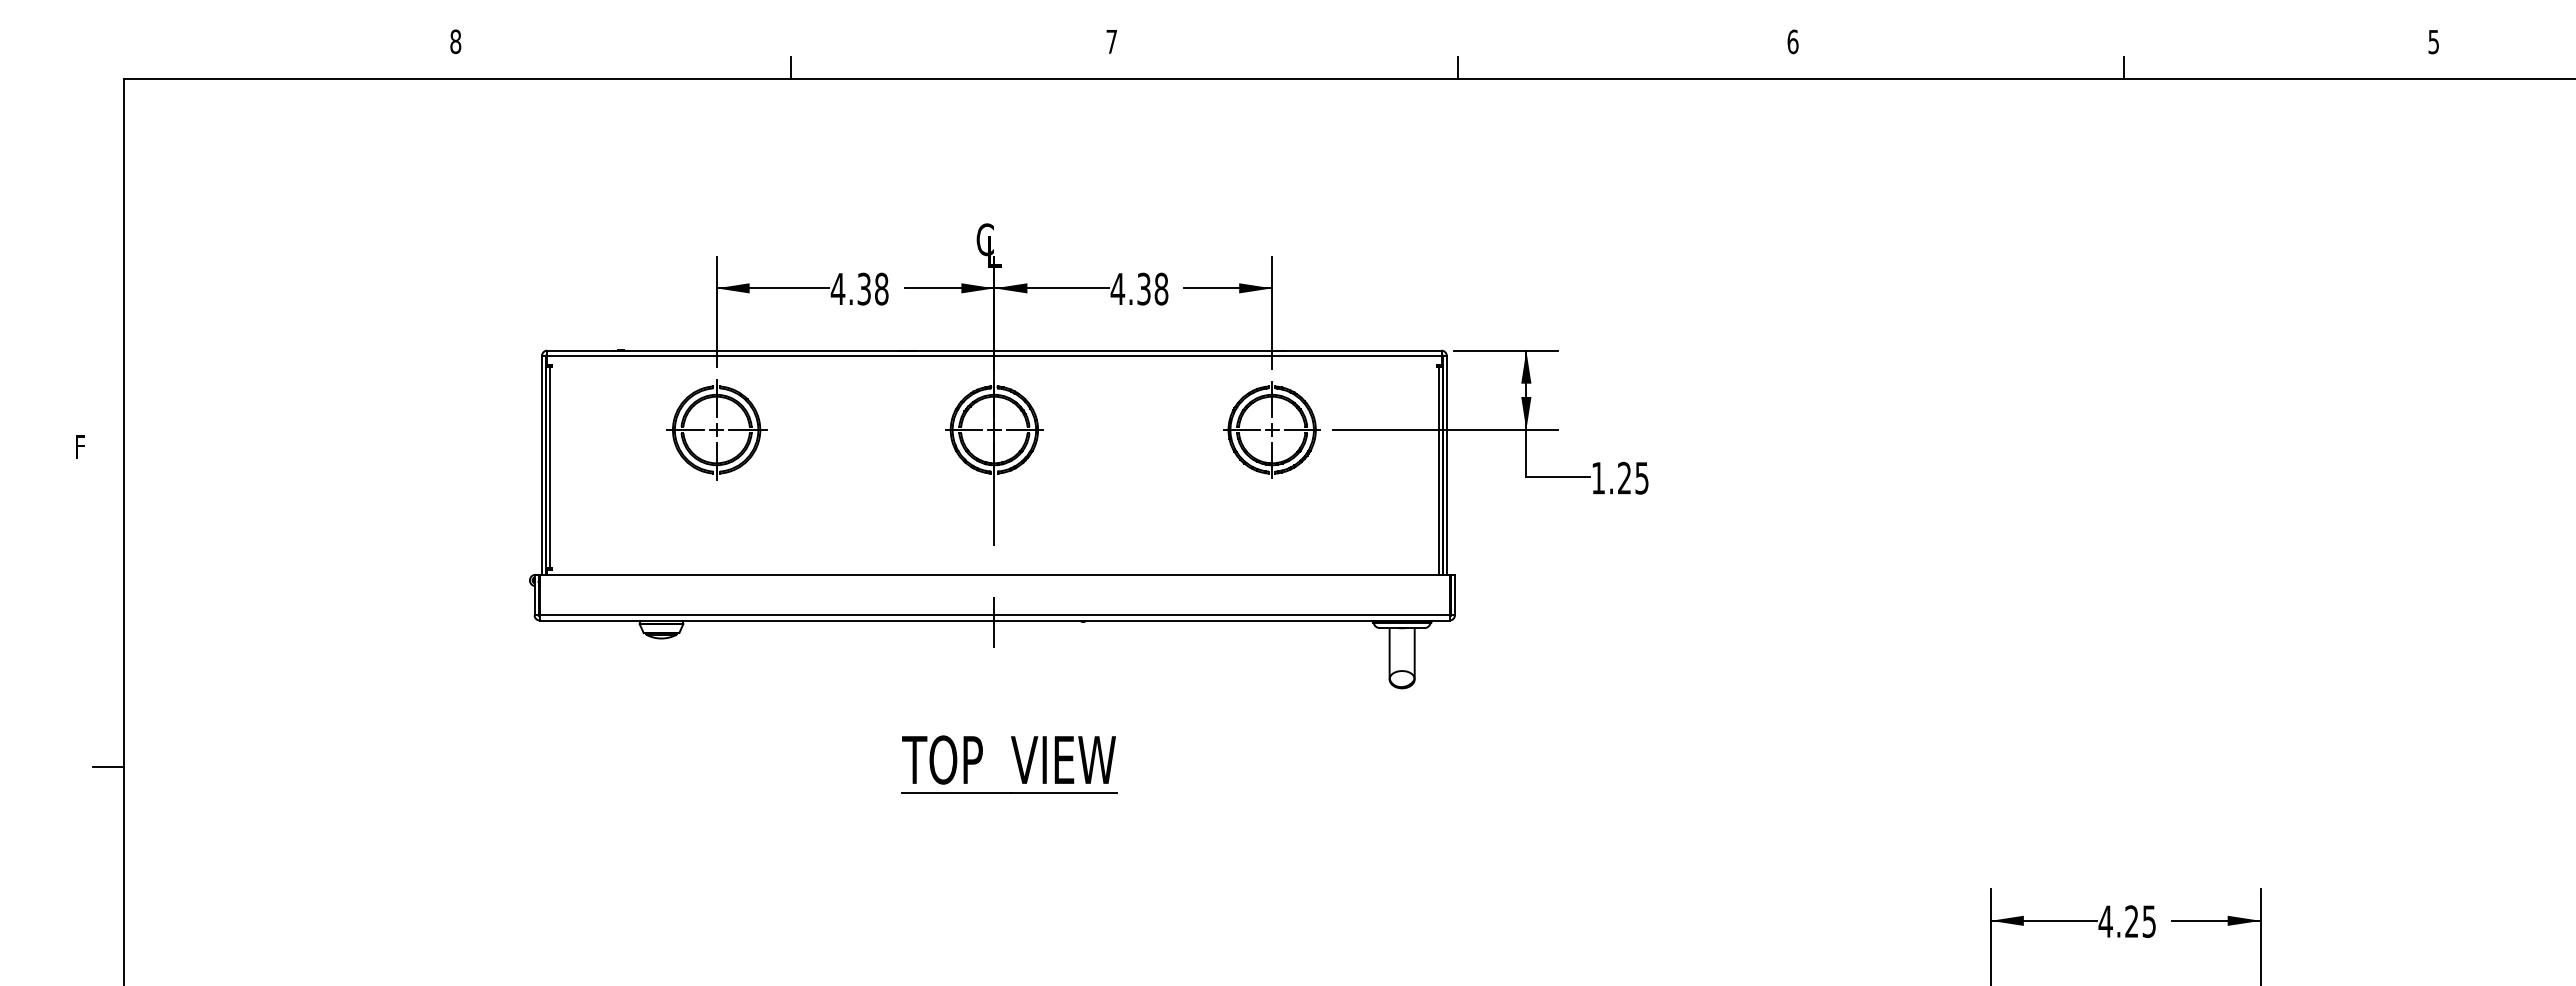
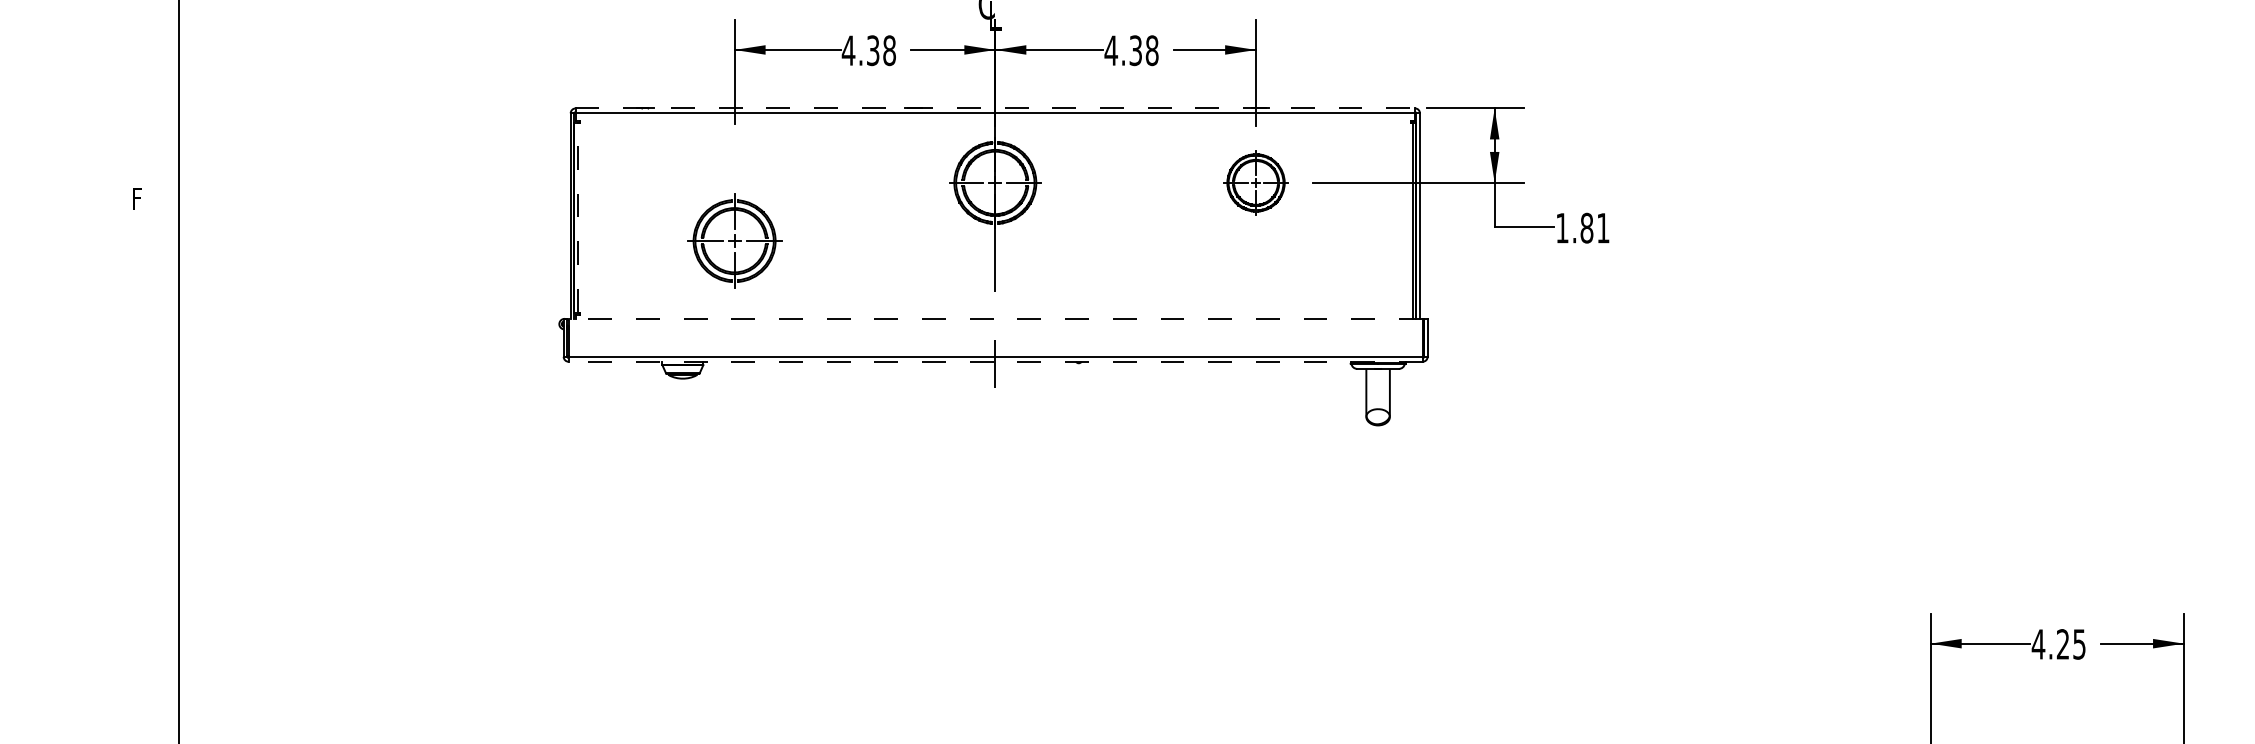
line: (994, 350) -> (995, 108), solid -> dashed
part: (716, 429) -> (734, 240), moved
part: (1271, 429) -> (1255, 182), size x0.7
line: (550, 467) -> (578, 218), solid -> dashed
text: (1632, 477) -> (1594, 227), 1.25 -> 1.81
line: (994, 575) -> (995, 319), solid -> dashed
line: (994, 620) -> (995, 361), solid -> dashed
part: (1017, 764) -> (1017, 496), removed
line: (108, 766) -> (163, 498), removed

